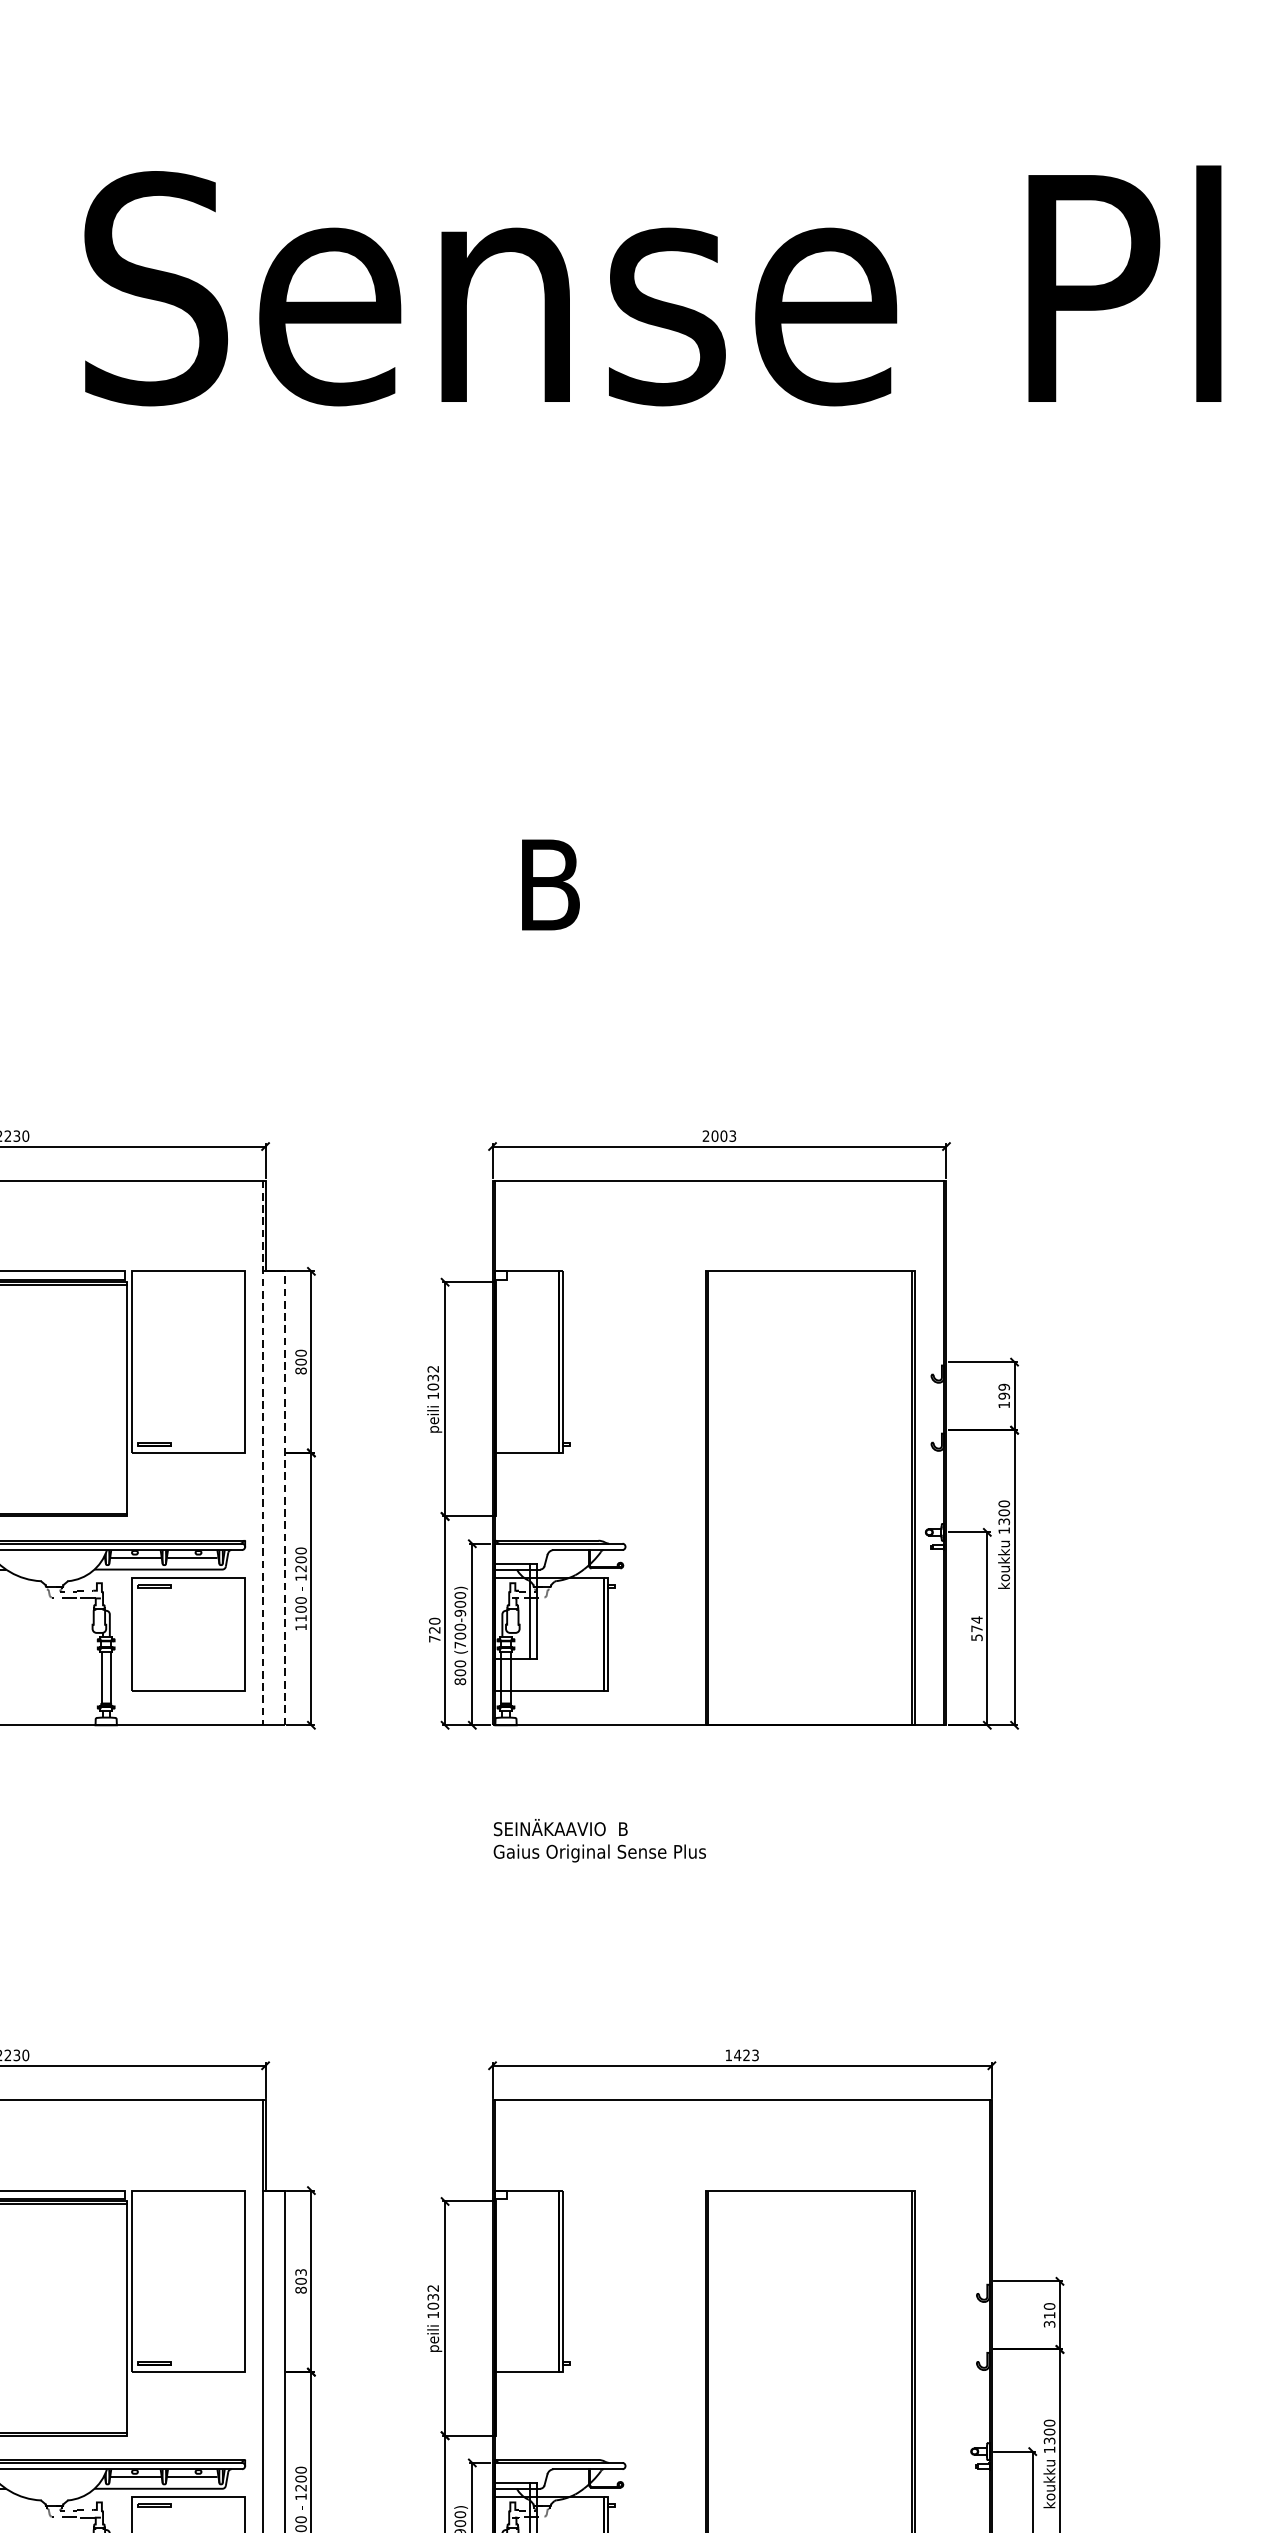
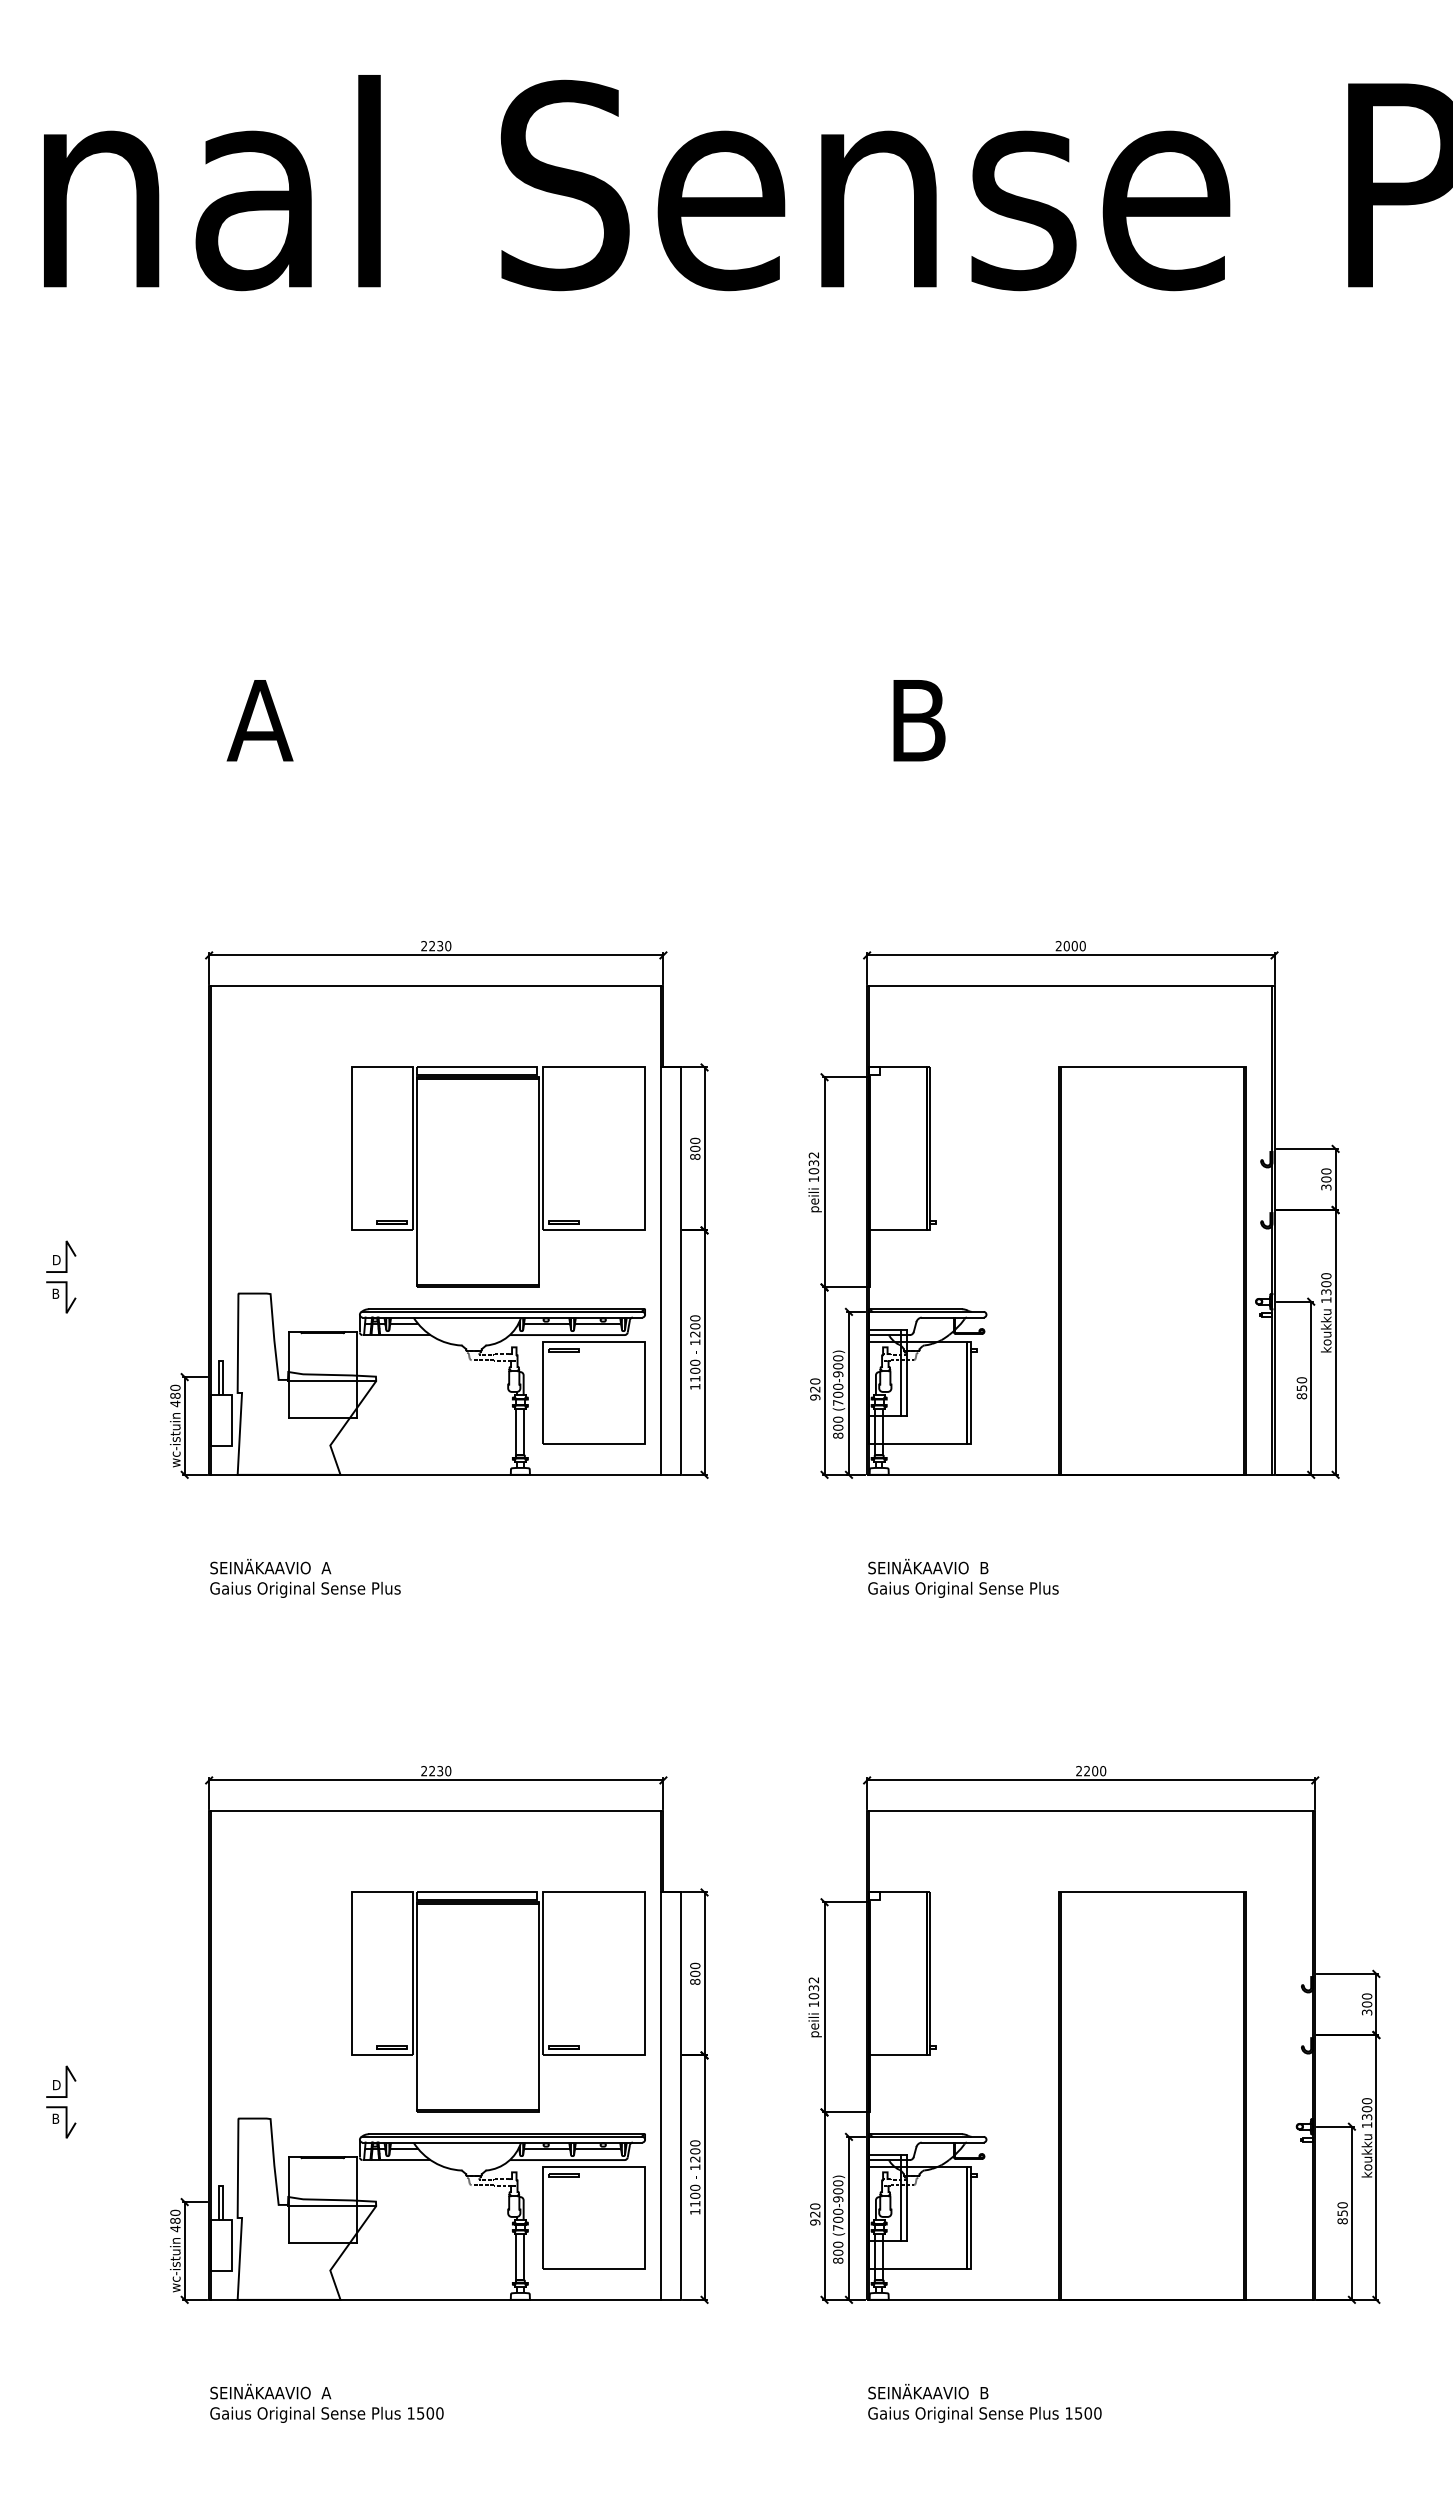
text: (732, 1136) -> (1082, 946), 2003 -> 2000
text: (1004, 1396) -> (1326, 1179), 199 -> 300
line: (263, 1453) -> (661, 1230), dashed -> solid
line: (284, 1498) -> (680, 1271), dashed -> solid
text: (976, 1629) -> (1301, 1388), 574 -> 850
text: (435, 1639) -> (815, 1397), 720 -> 920
text: (742, 2055) -> (1091, 1771), 1423 -> 2200
text: (301, 2271) -> (695, 1965), 803 -> 800
text: (1048, 2315) -> (1366, 2004), 310 -> 300

